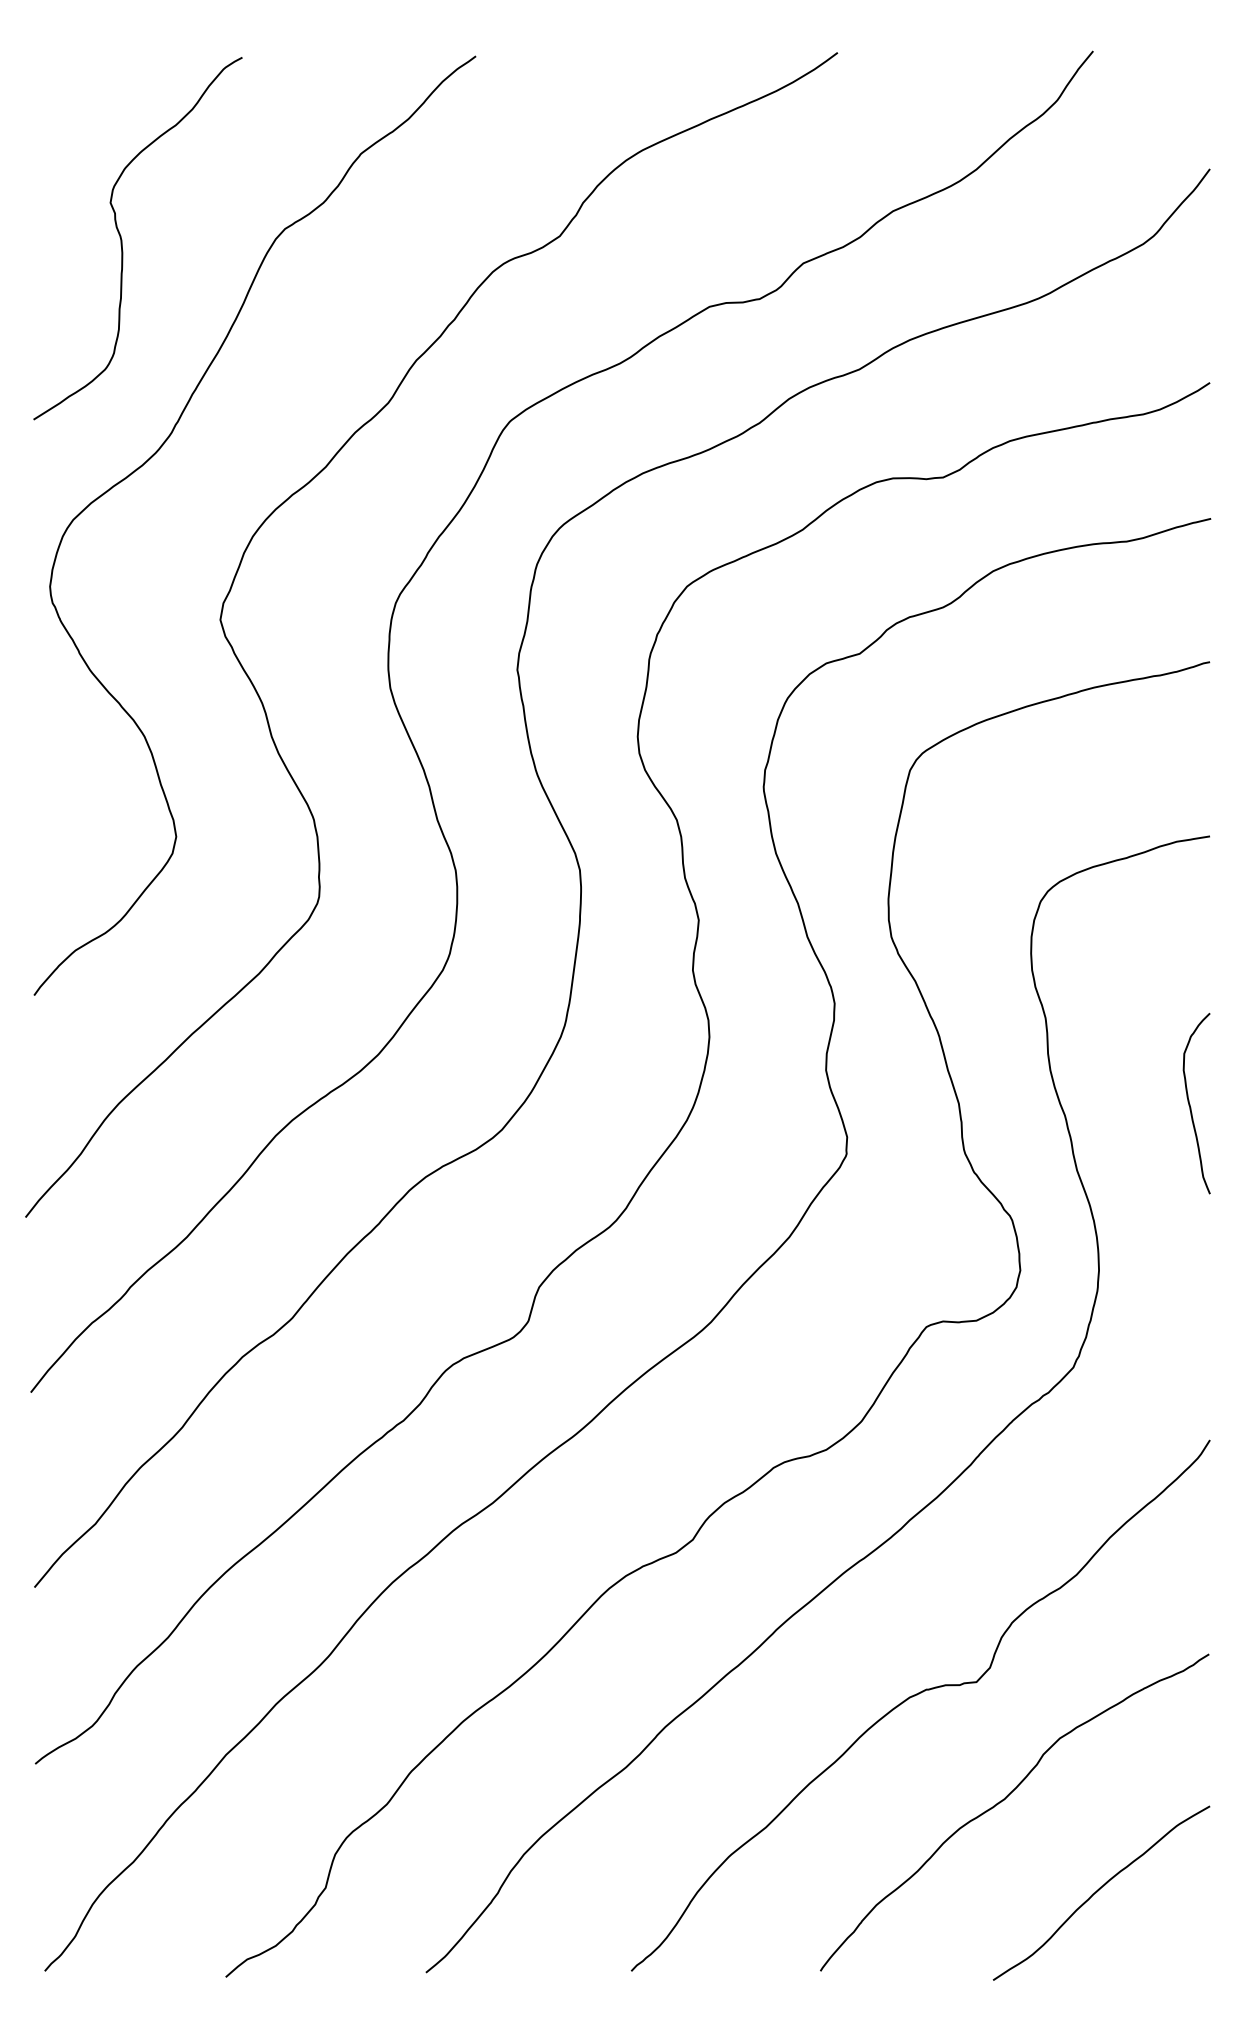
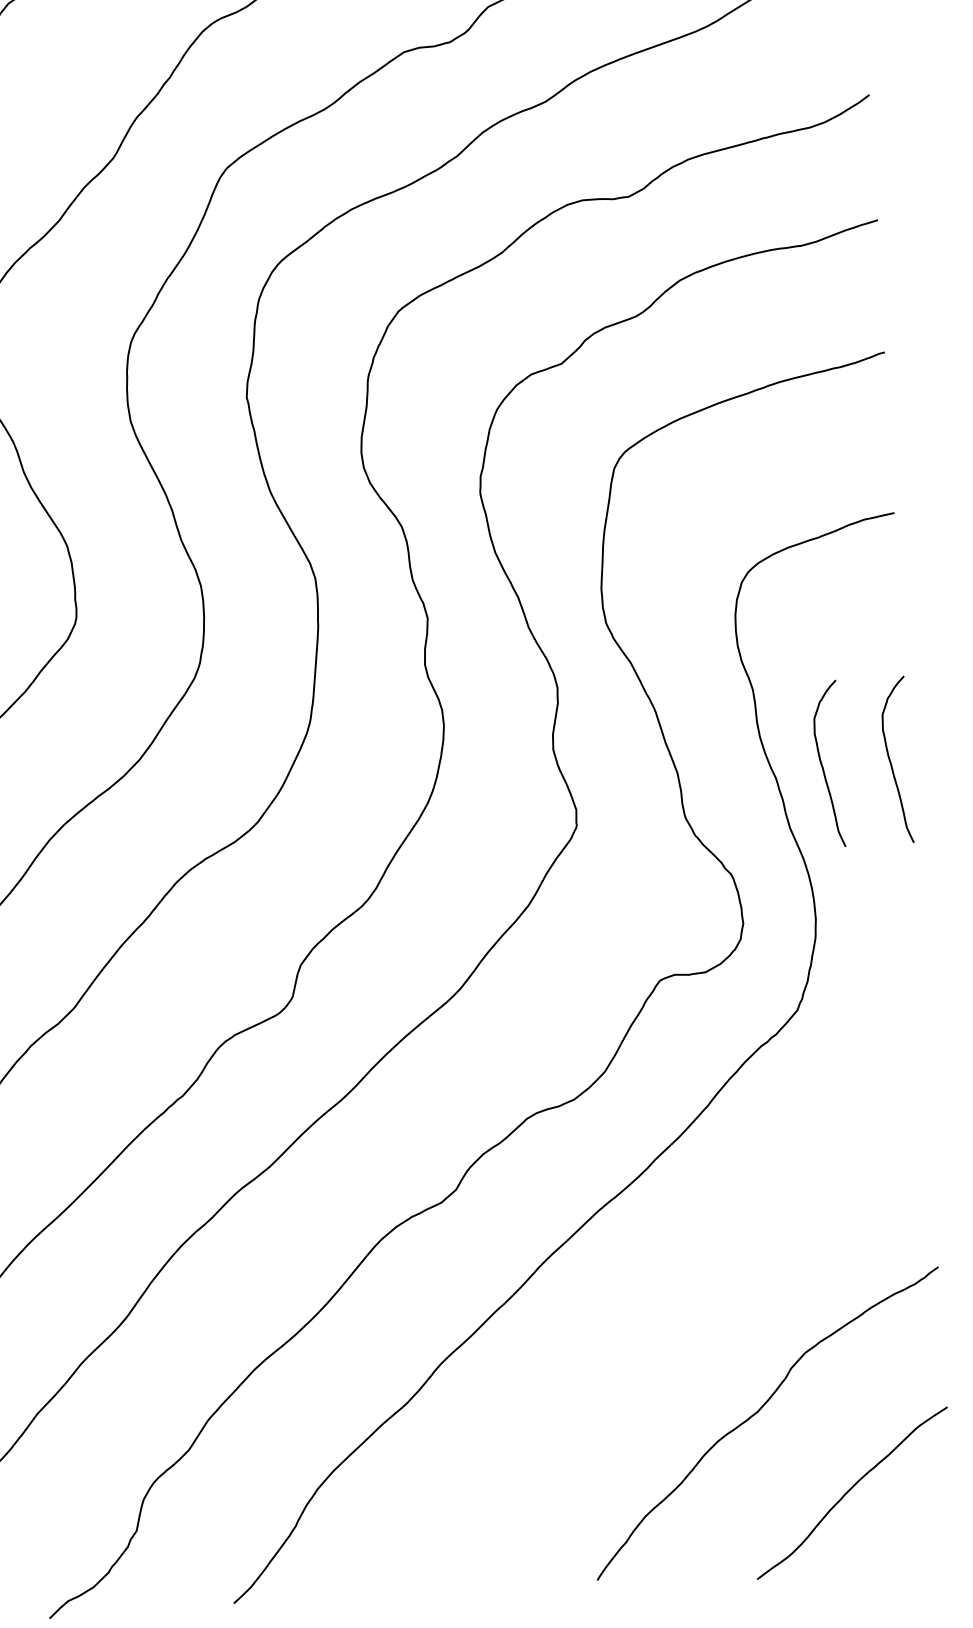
curve: (1116, 1104) -> (822, 765), added
curve: (915, 1696) -> (669, 1322), removed

